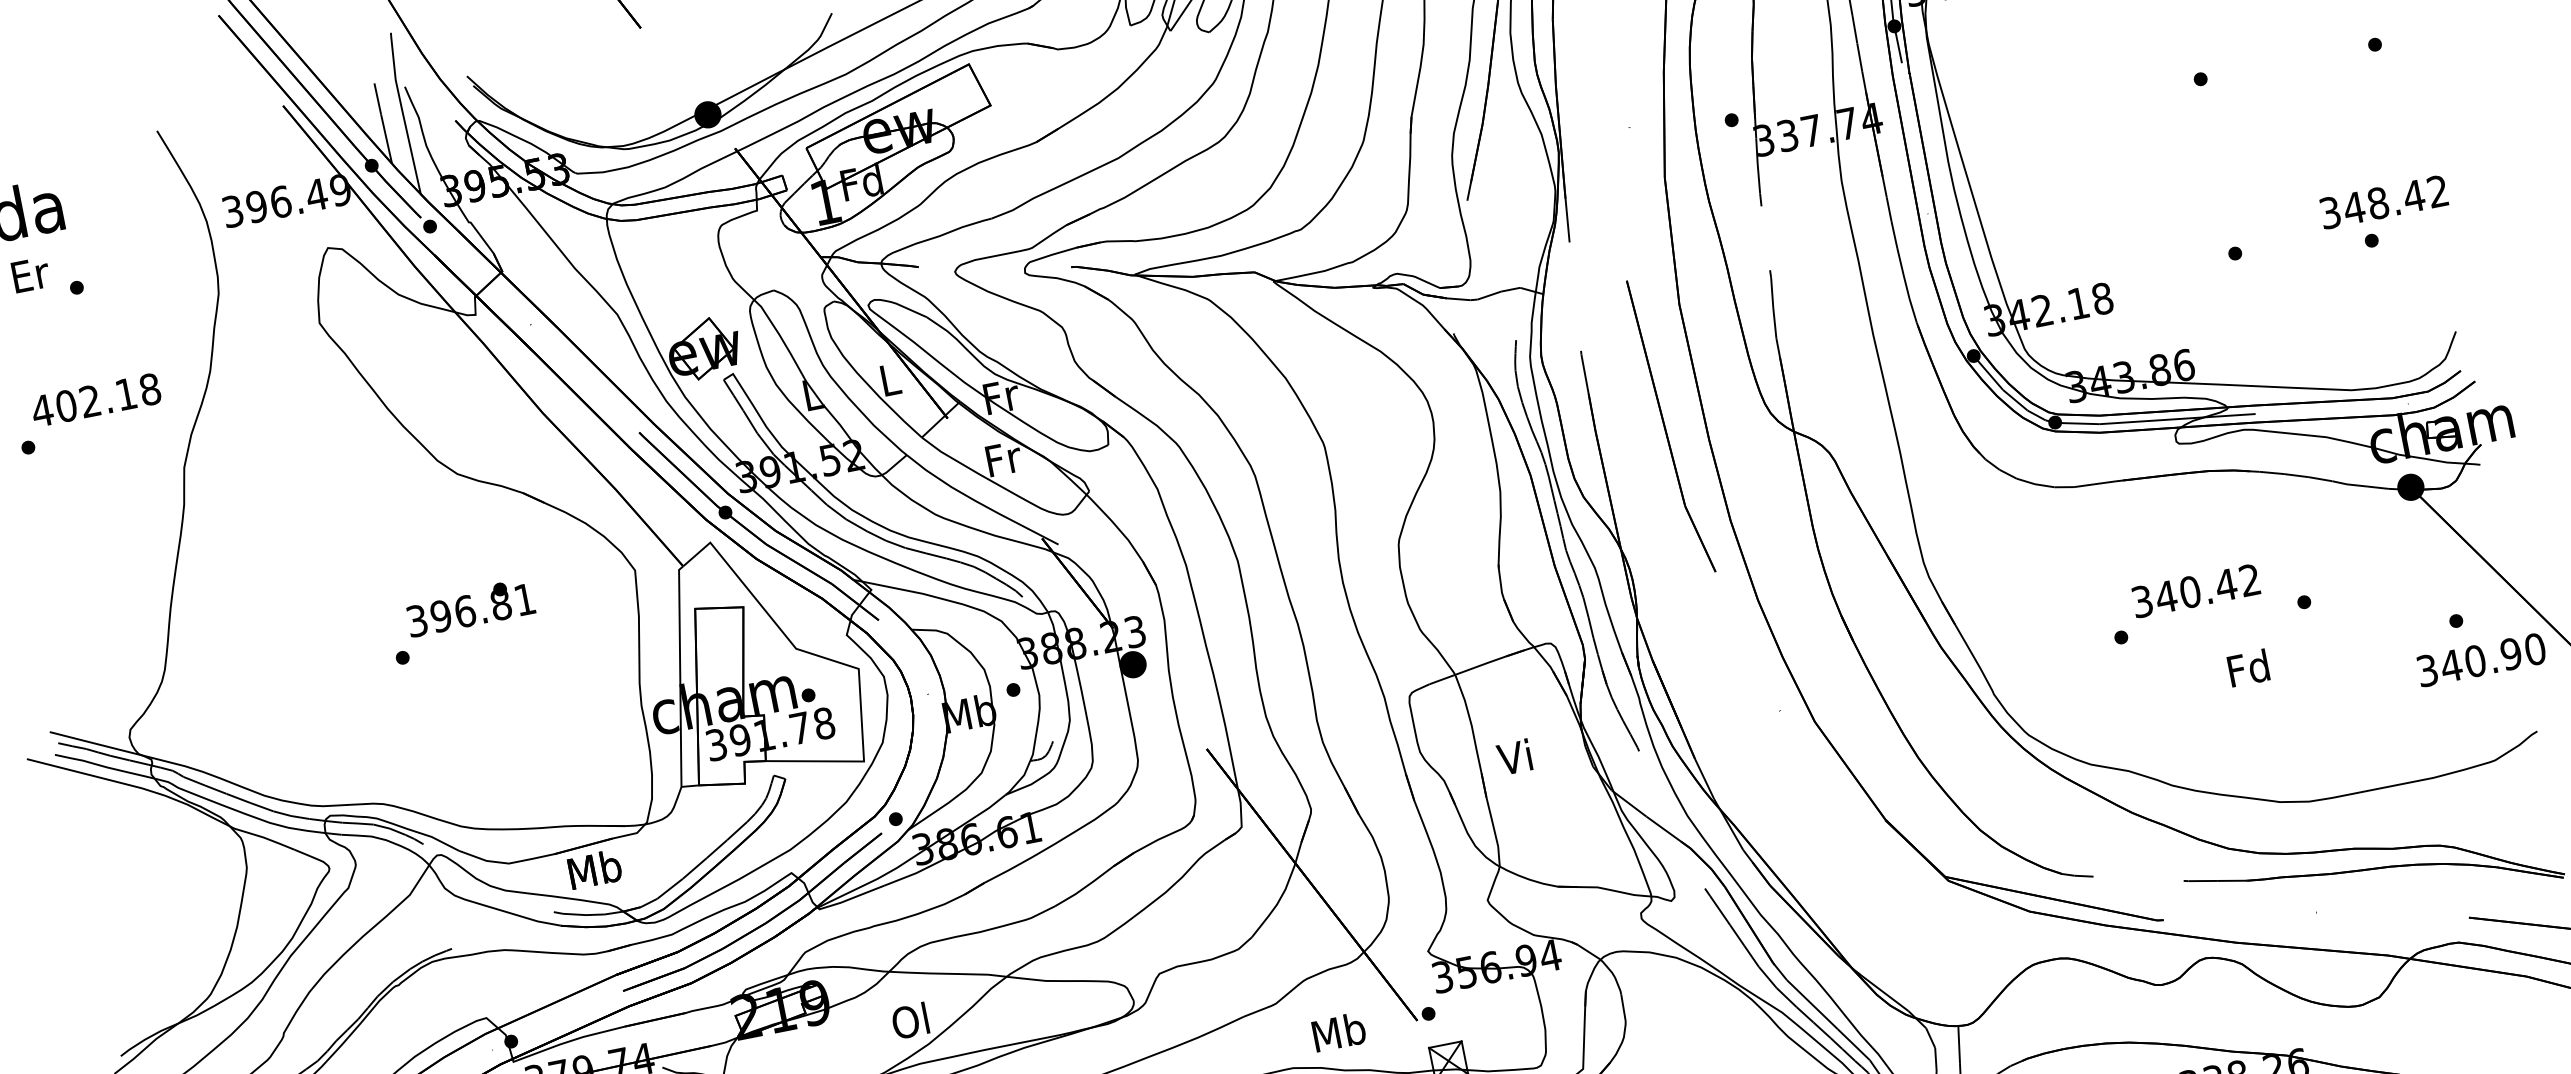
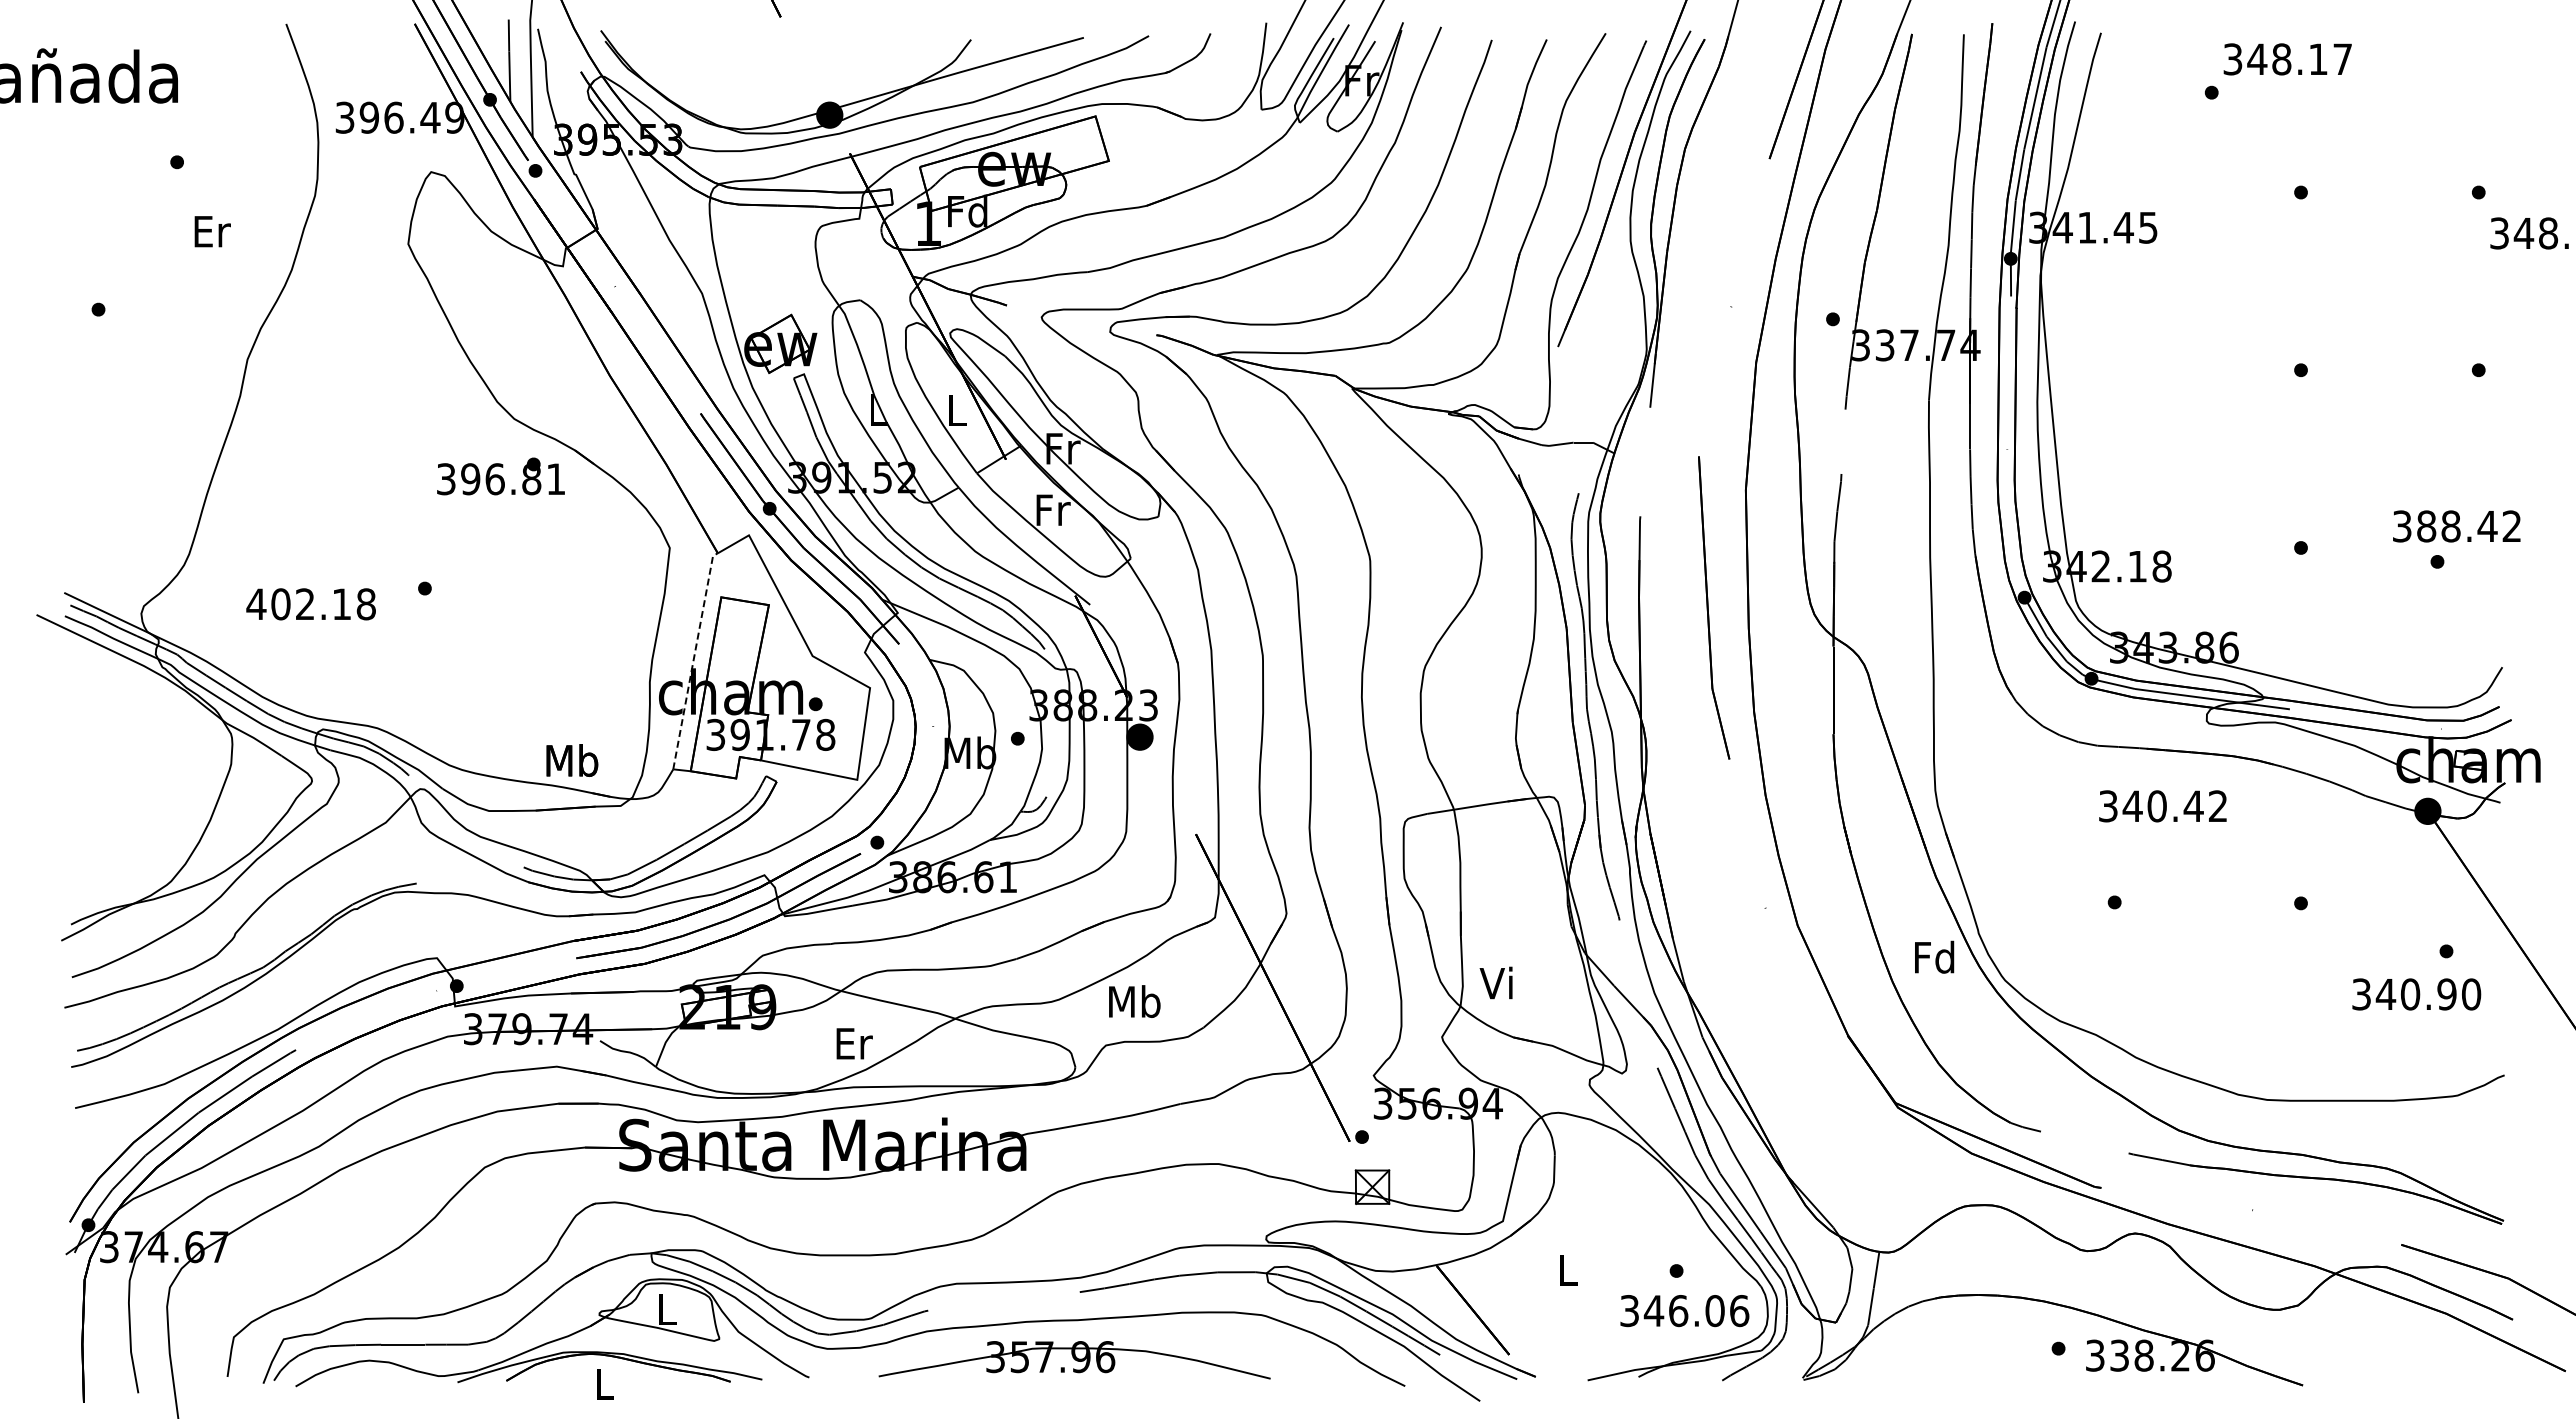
text: (2354, 208) -> (2426, 526), 348.42 -> 388.42
text: (30, 274) -> (212, 231), moved
text: (95, 400) -> (310, 604), moved
text: (2195, 591) -> (2162, 806), moved
text: (469, 607) -> (500, 476), moved
text: (2481, 660) -> (2416, 994), moved
text: (2248, 667) -> (1934, 956), moved
line: (679, 674) -> (693, 658), solid -> dashed
text: (1513, 756) -> (1495, 982), moved
text: (595, 869) -> (572, 760), moved
text: (911, 1020) -> (853, 1043), Ol -> Er
text: (1338, 1032) -> (1134, 1001), moved

